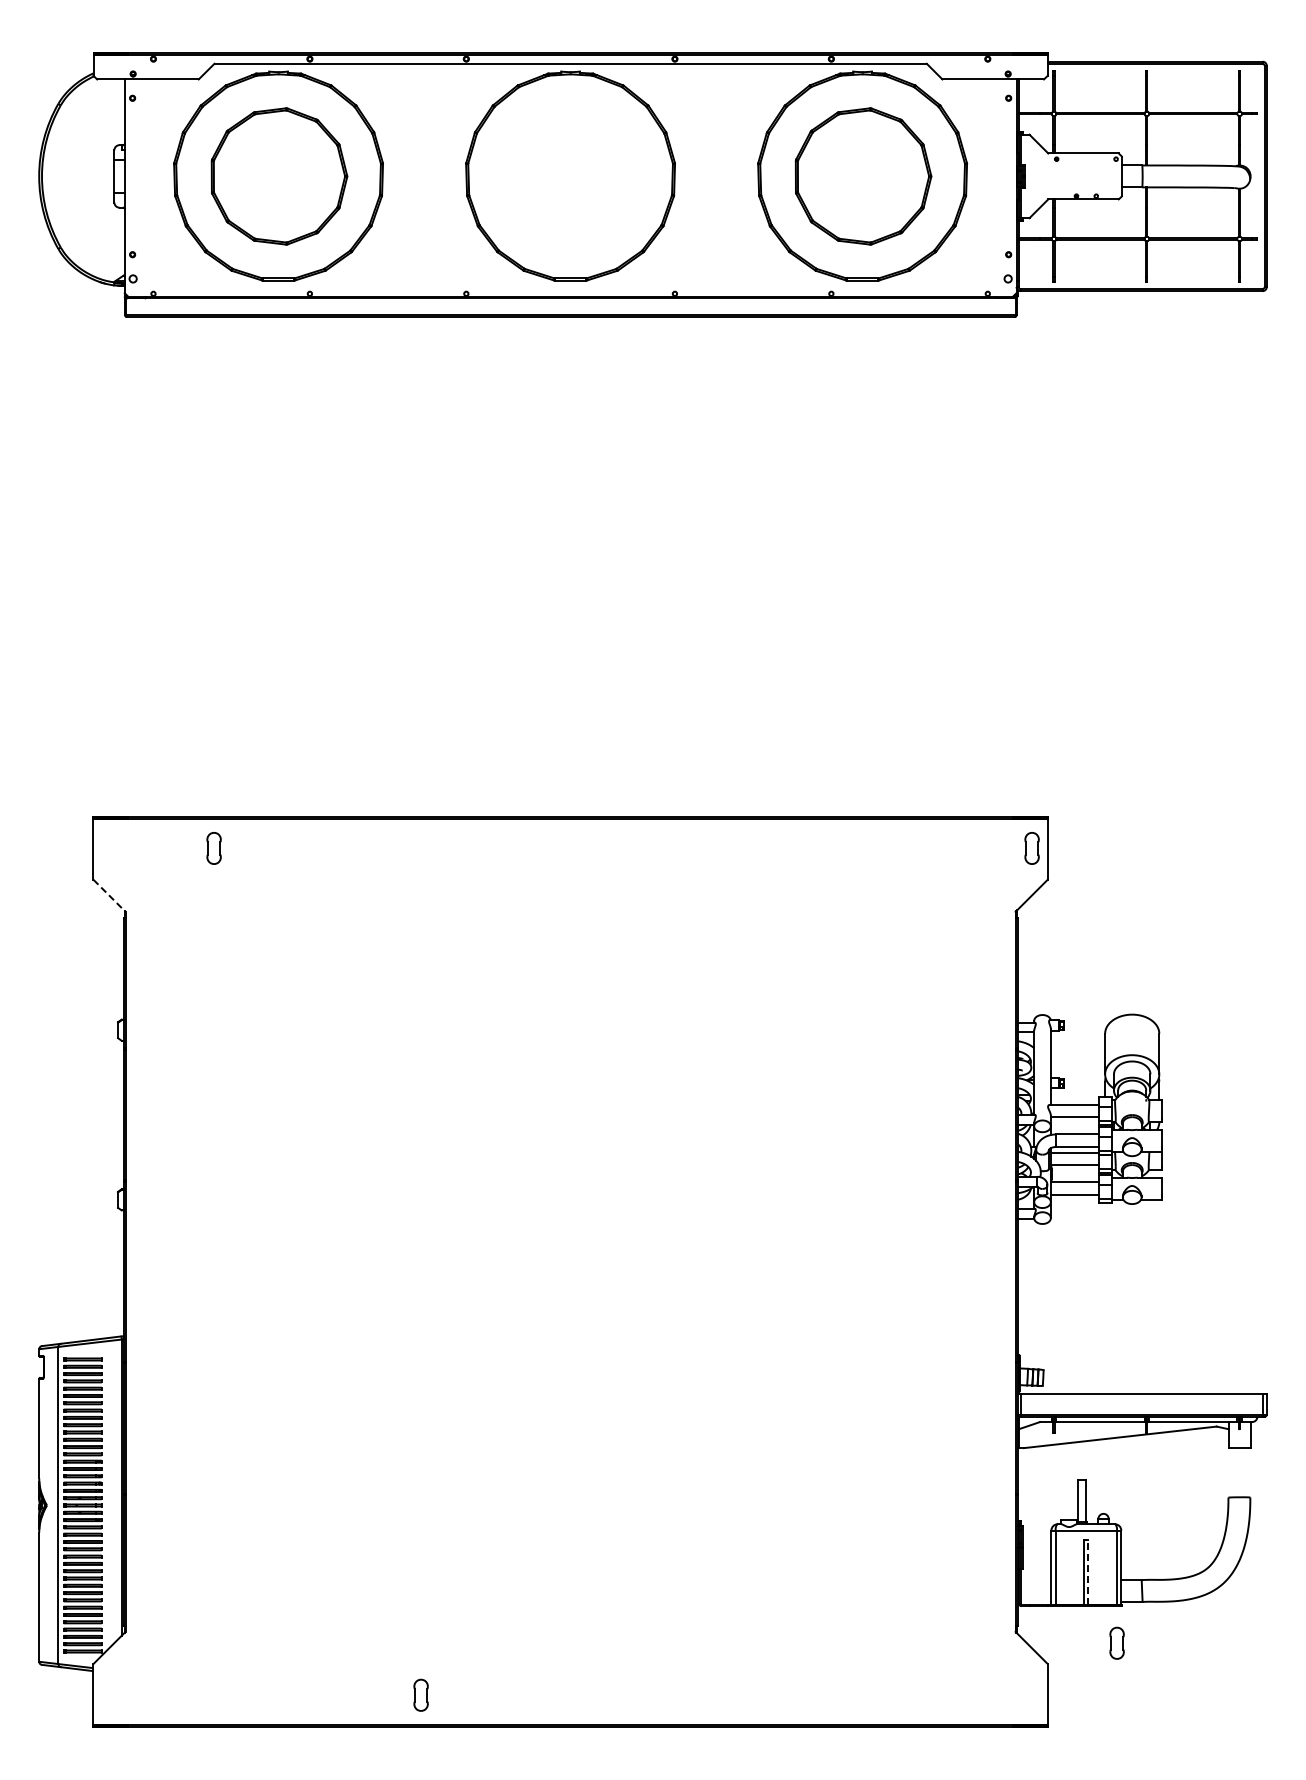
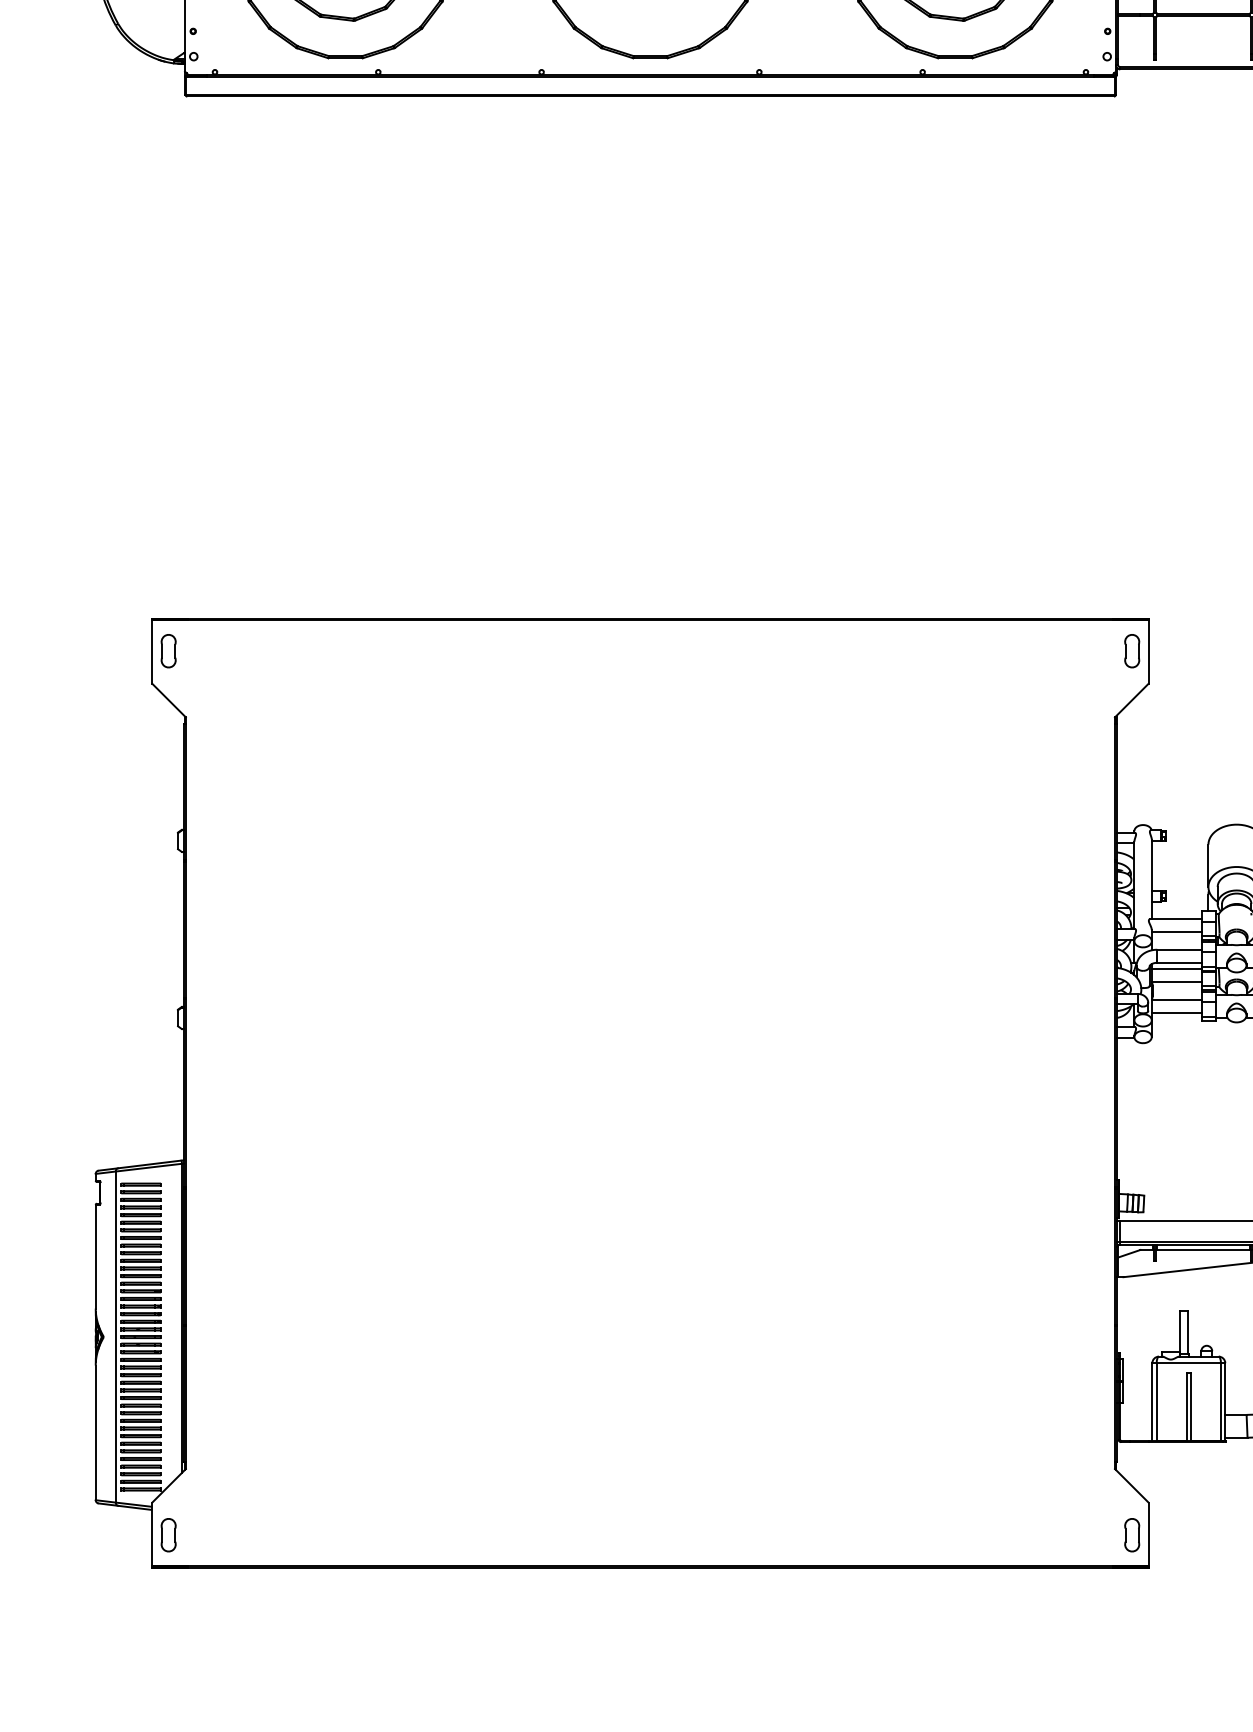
part: (213, 848) -> (168, 651), moved
line: (109, 895) -> (169, 700), dashed -> solid
line: (1088, 1571) -> (1191, 1405), dashed -> solid
part: (1116, 1642) -> (1131, 1534), moved
part: (420, 1694) -> (168, 1534), moved

